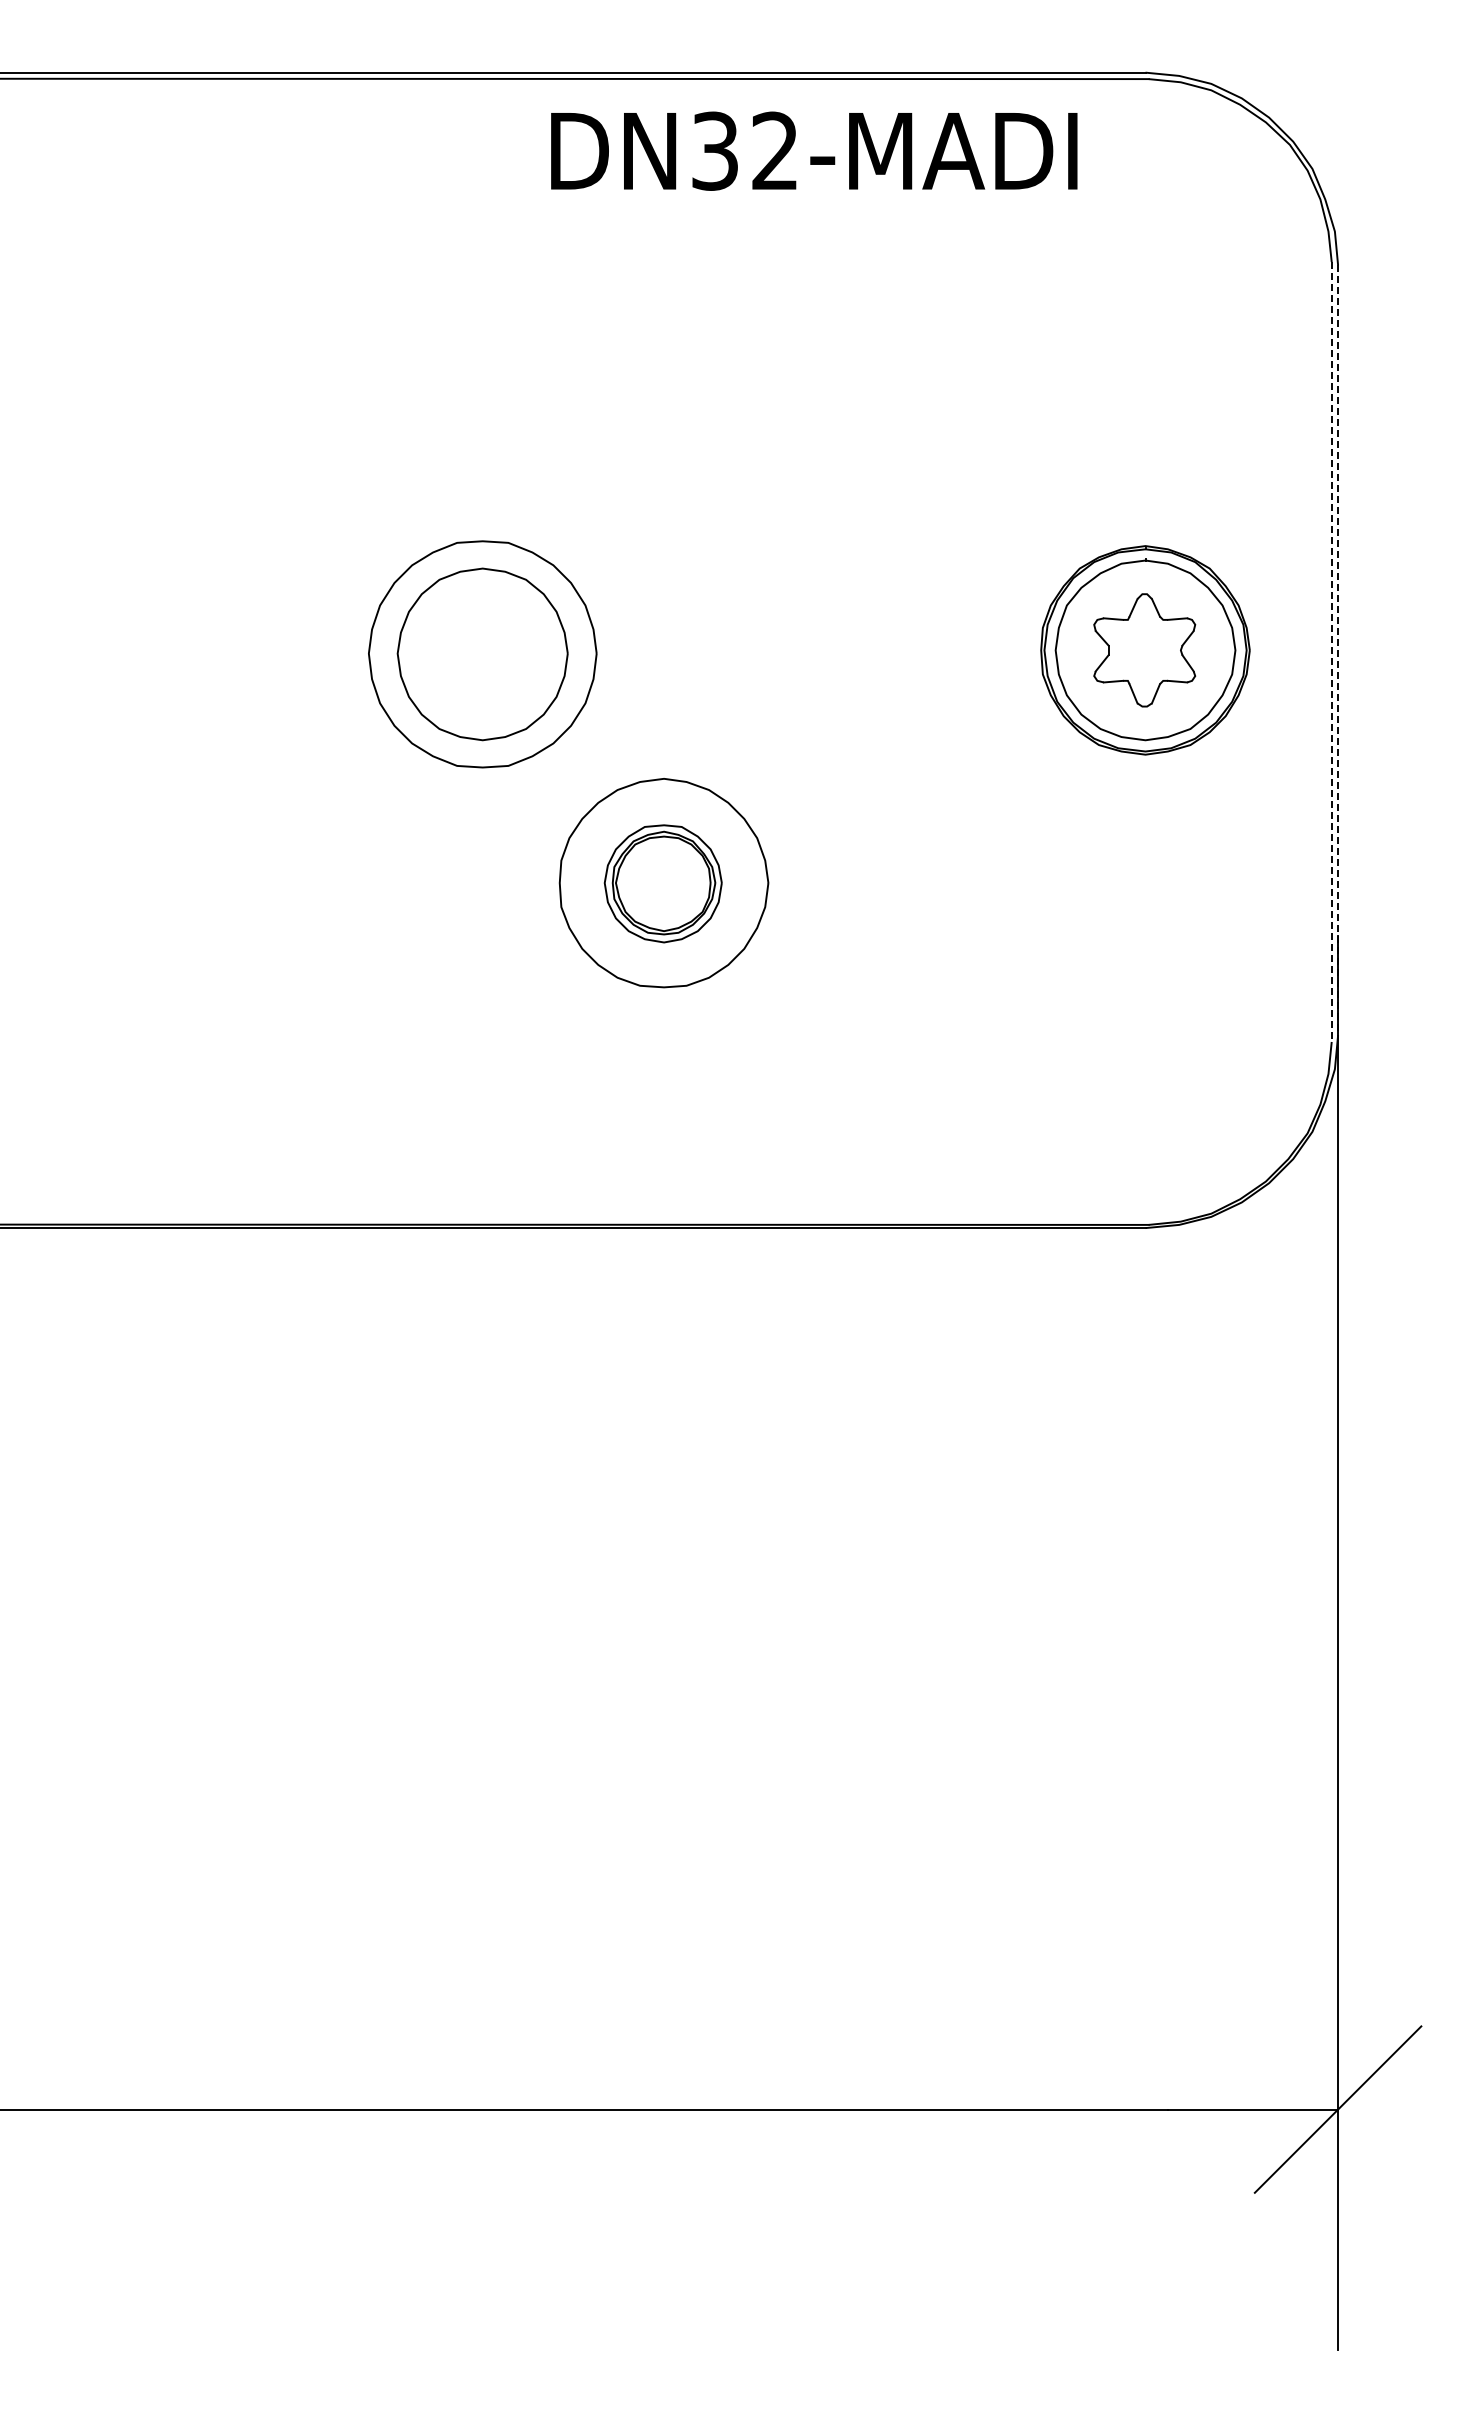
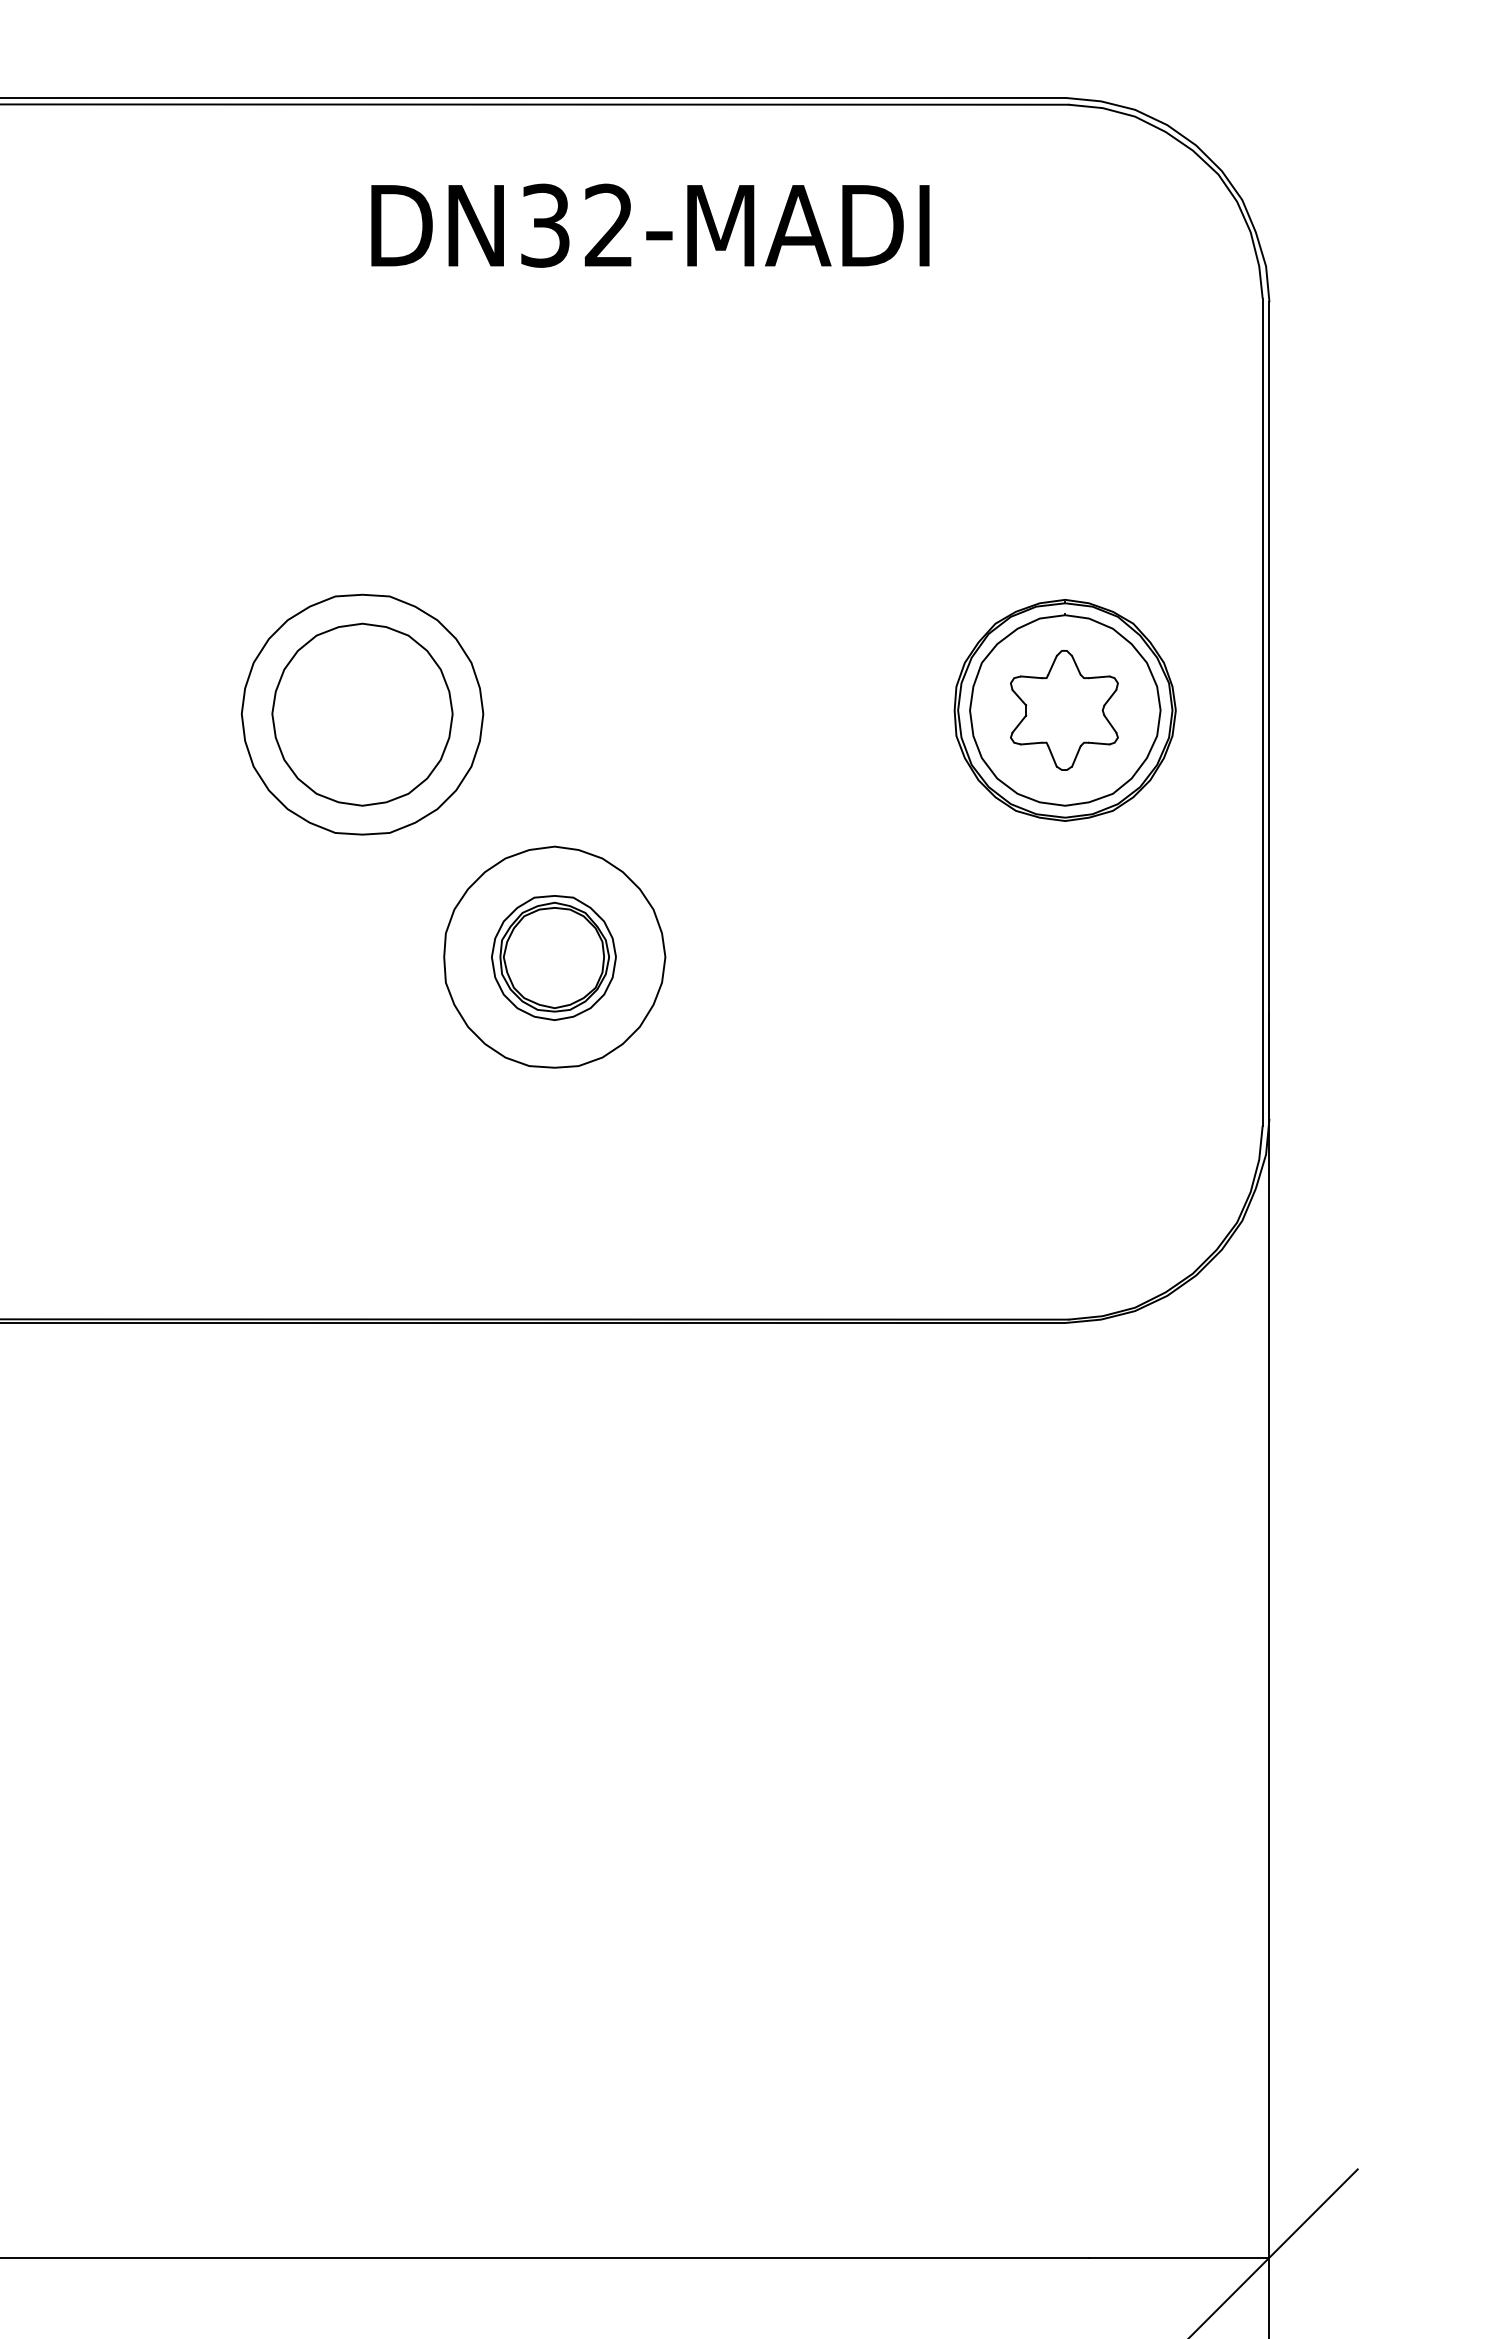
text: (814, 150) -> (650, 224), moved
line: (1338, 650) -> (1269, 710), dashed -> solid
line: (1331, 652) -> (1262, 712), dashed -> solid

